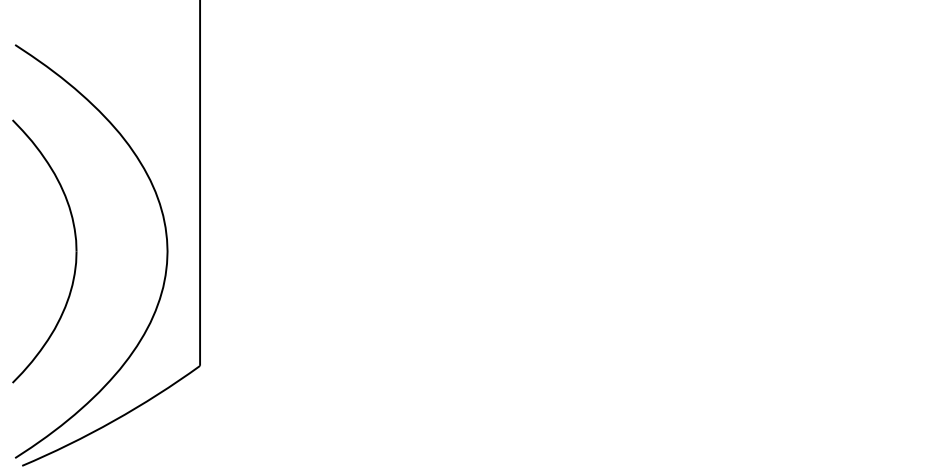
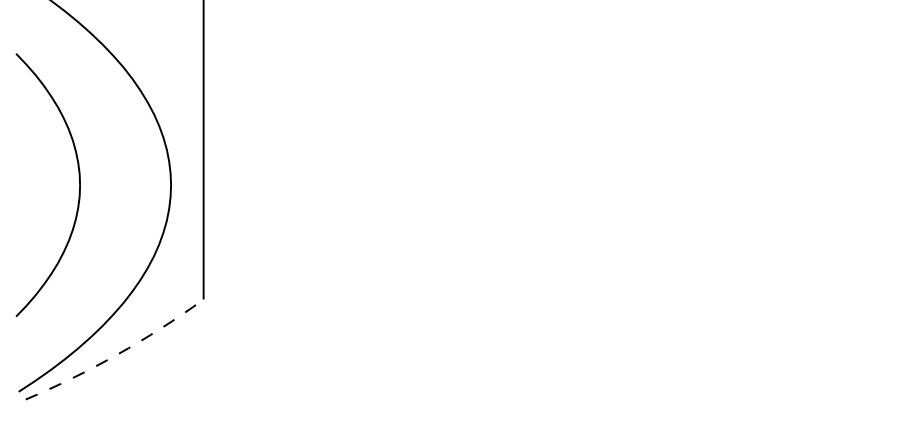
arc: (113, 420) -> (117, 354), solid -> dashed

